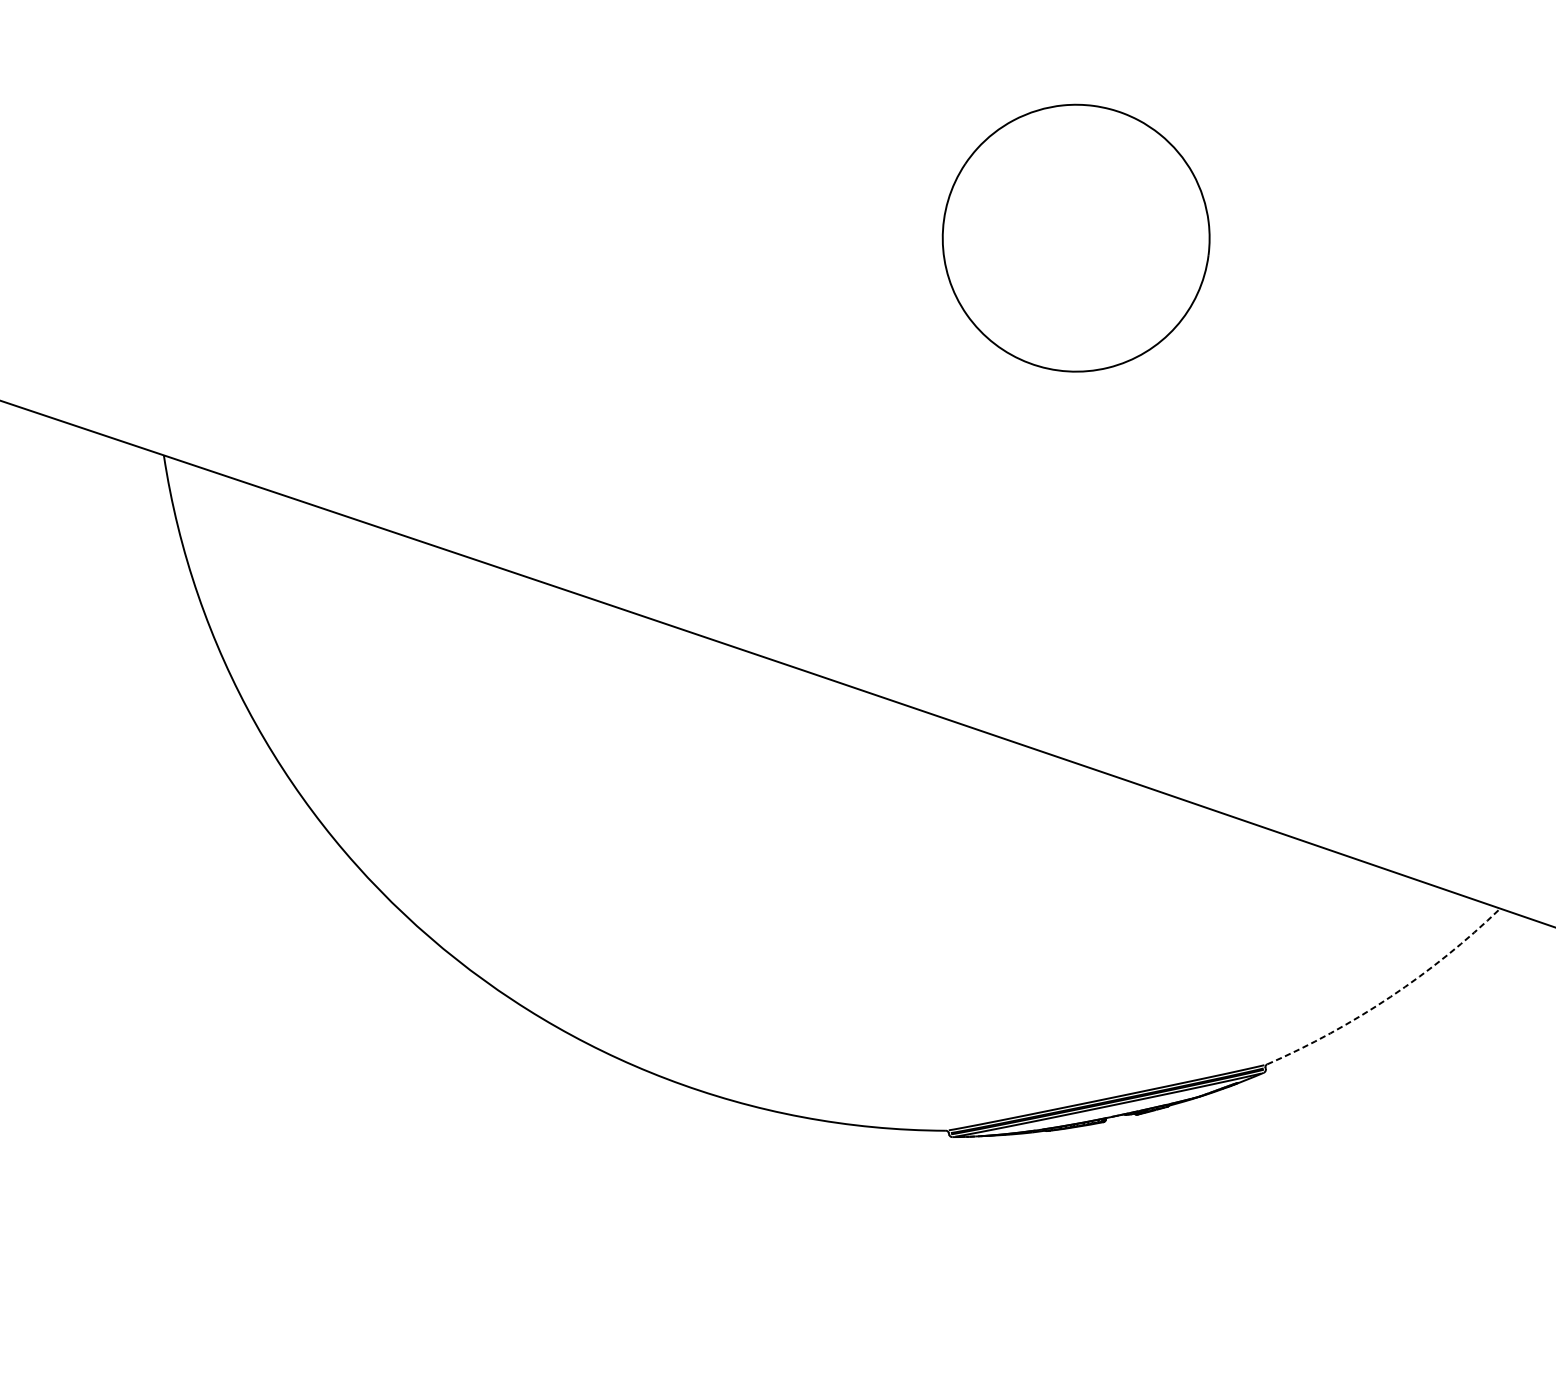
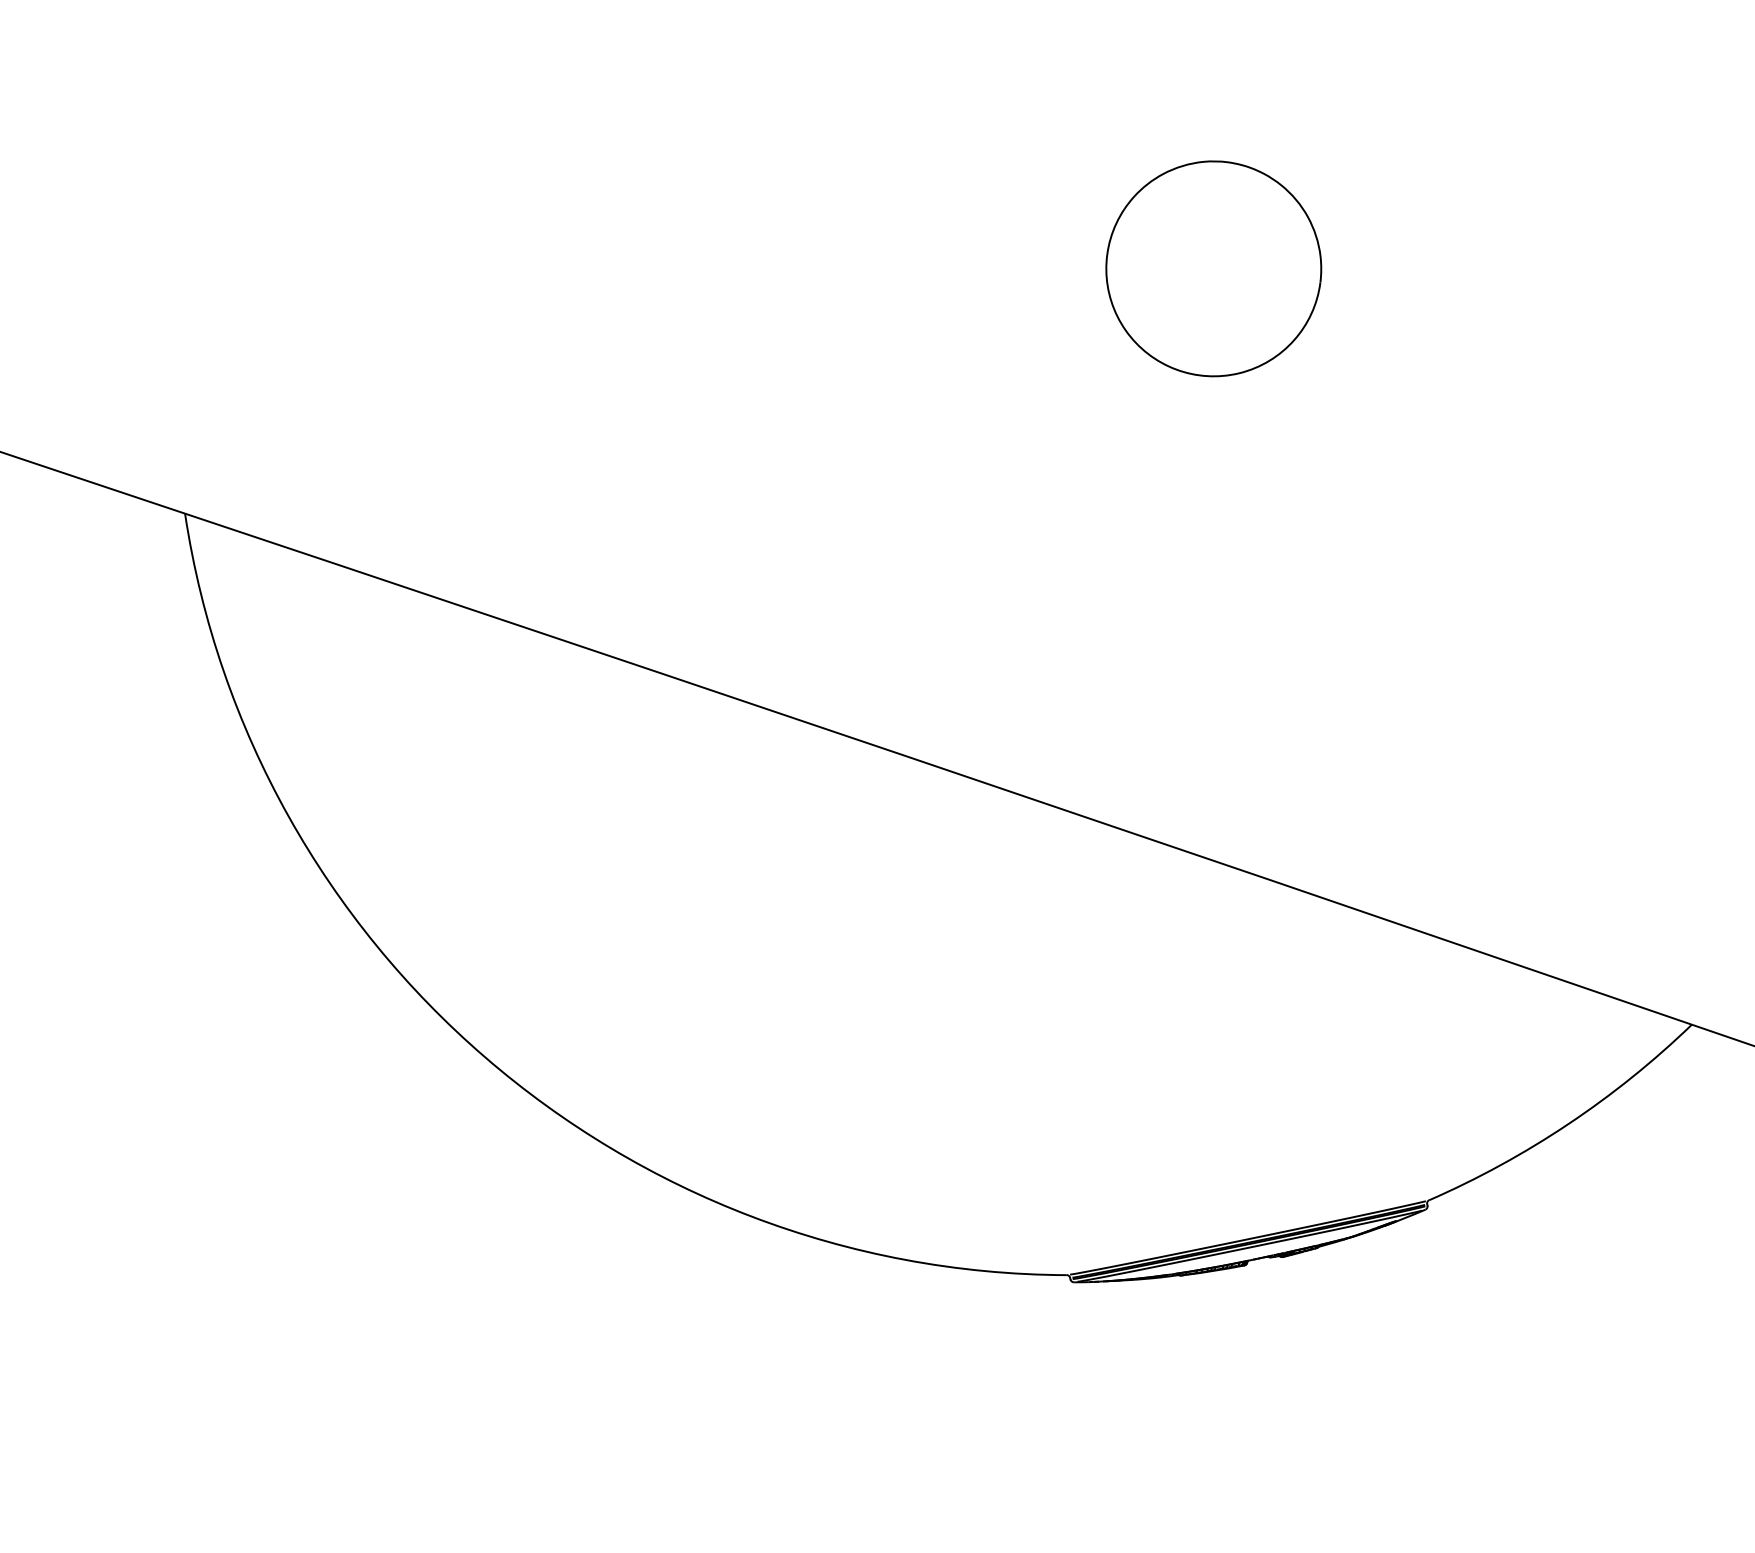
part: (1075, 237) -> (1213, 268), size x0.71
arc: (1390, 997) -> (1568, 1124), dashed -> solid

